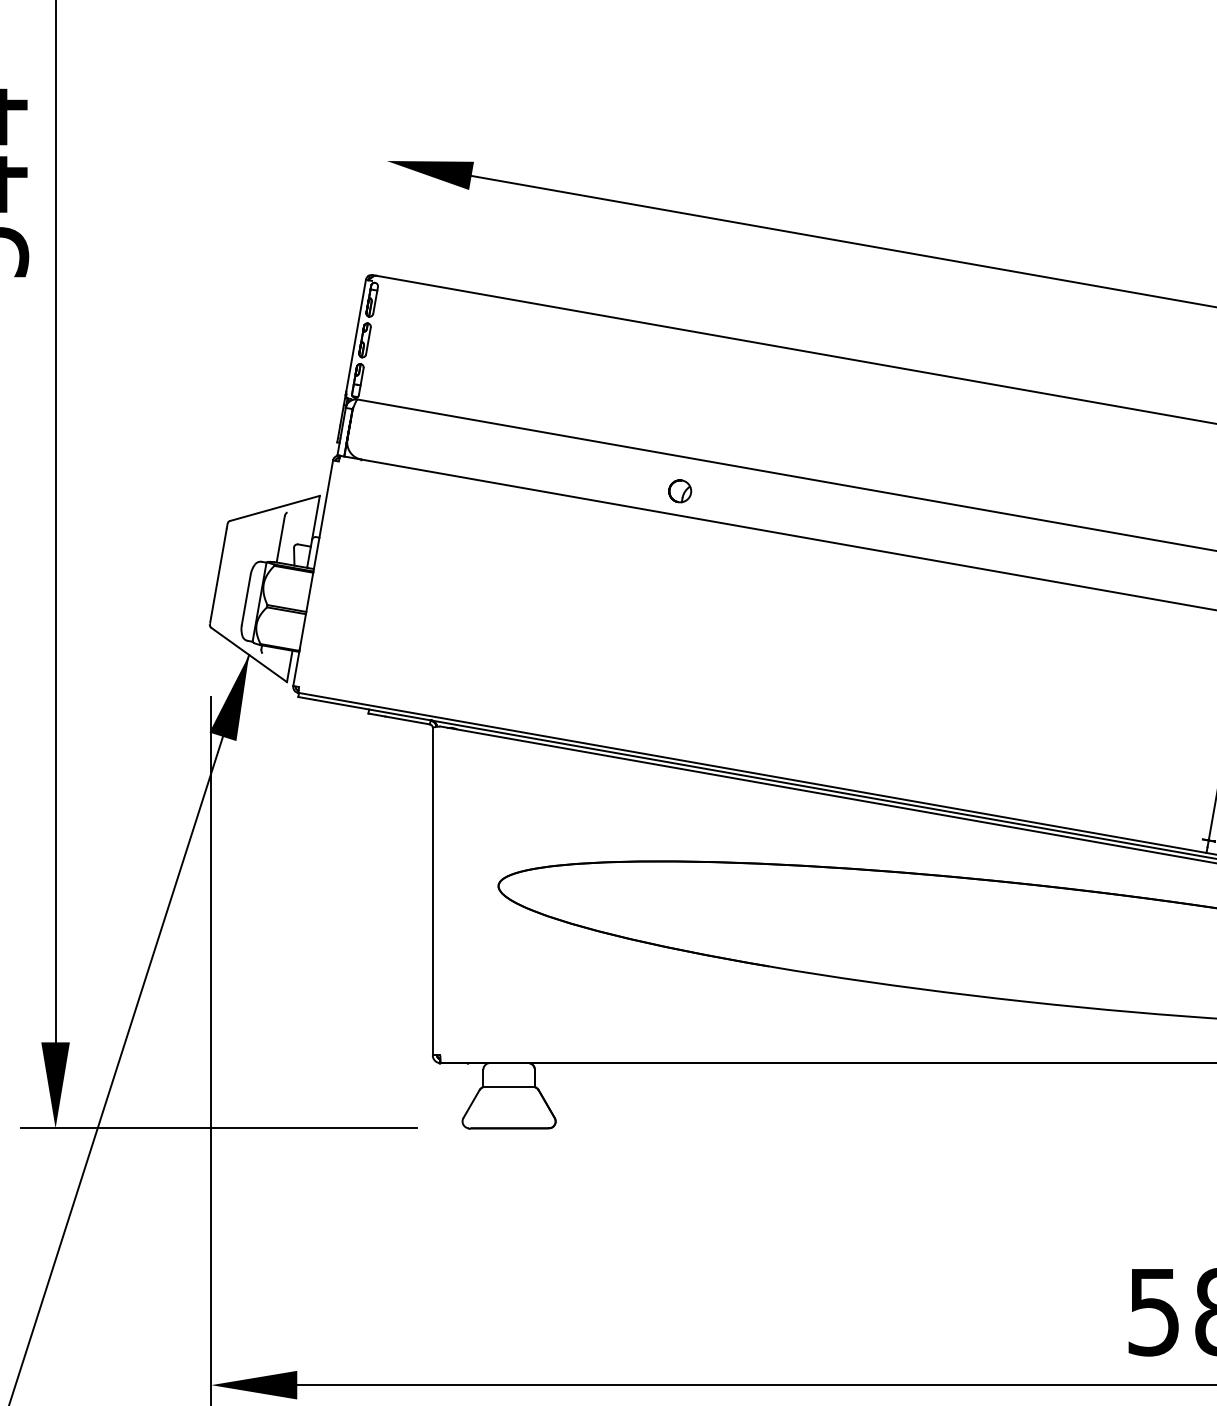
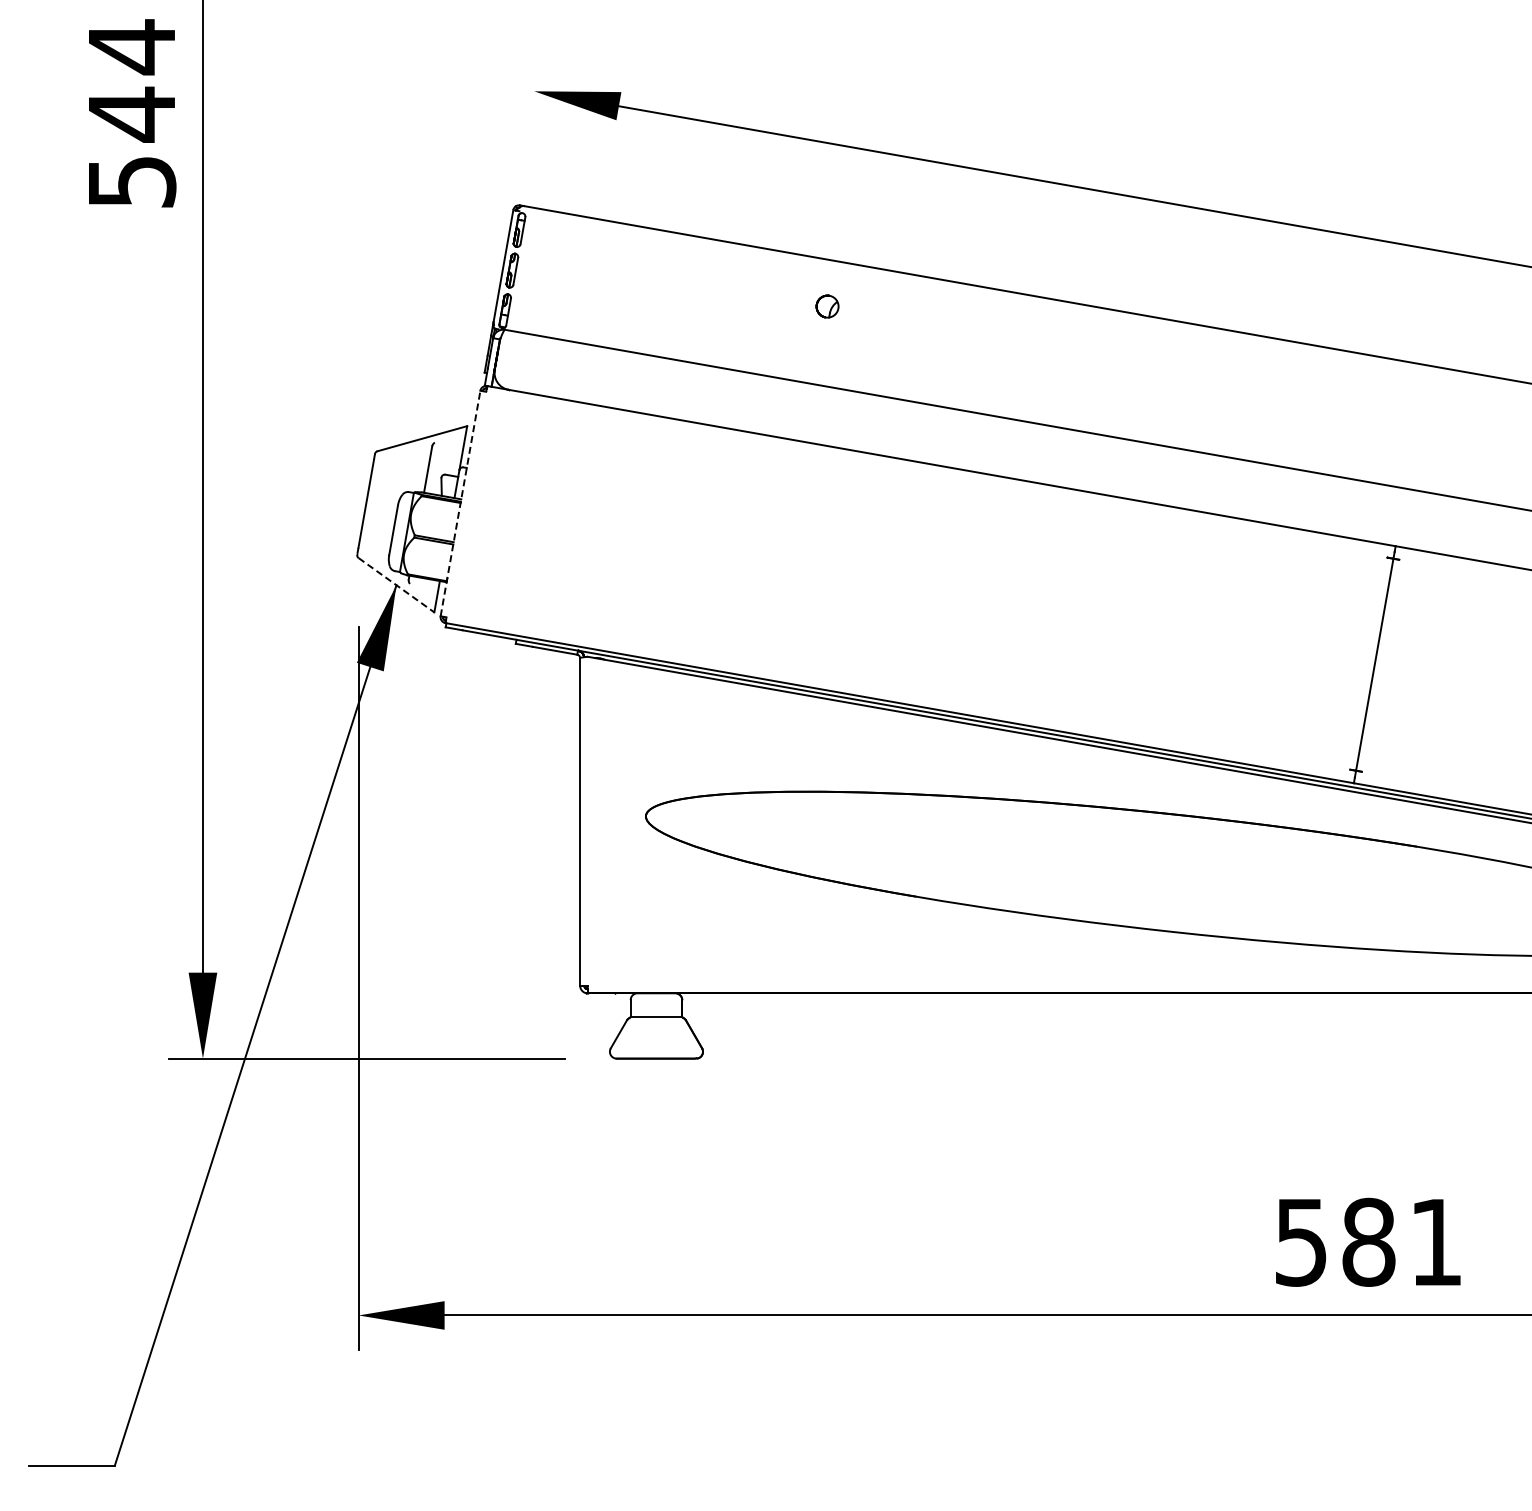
part: (680, 491) -> (827, 306), moved
line: (313, 573) -> (460, 503), solid -> dashed
line: (249, 655) -> (396, 585), solid -> dashed

